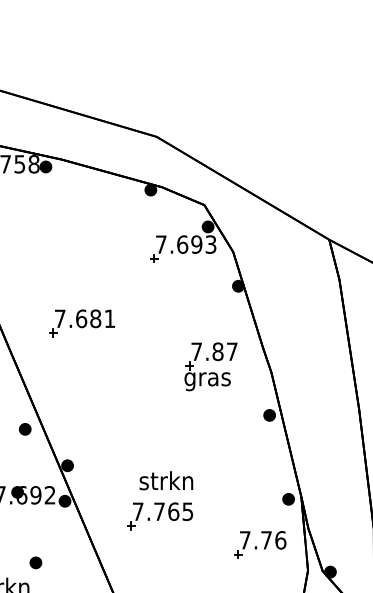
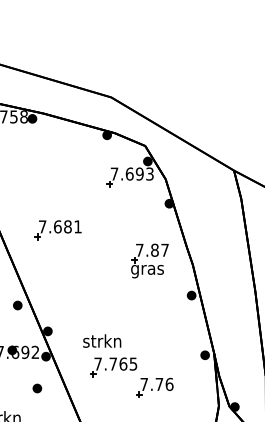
text: (166, 479) -> (102, 340), moved
part: (259, 544) -> (154, 387), moved
part: (36, 562) -> (37, 388), moved

